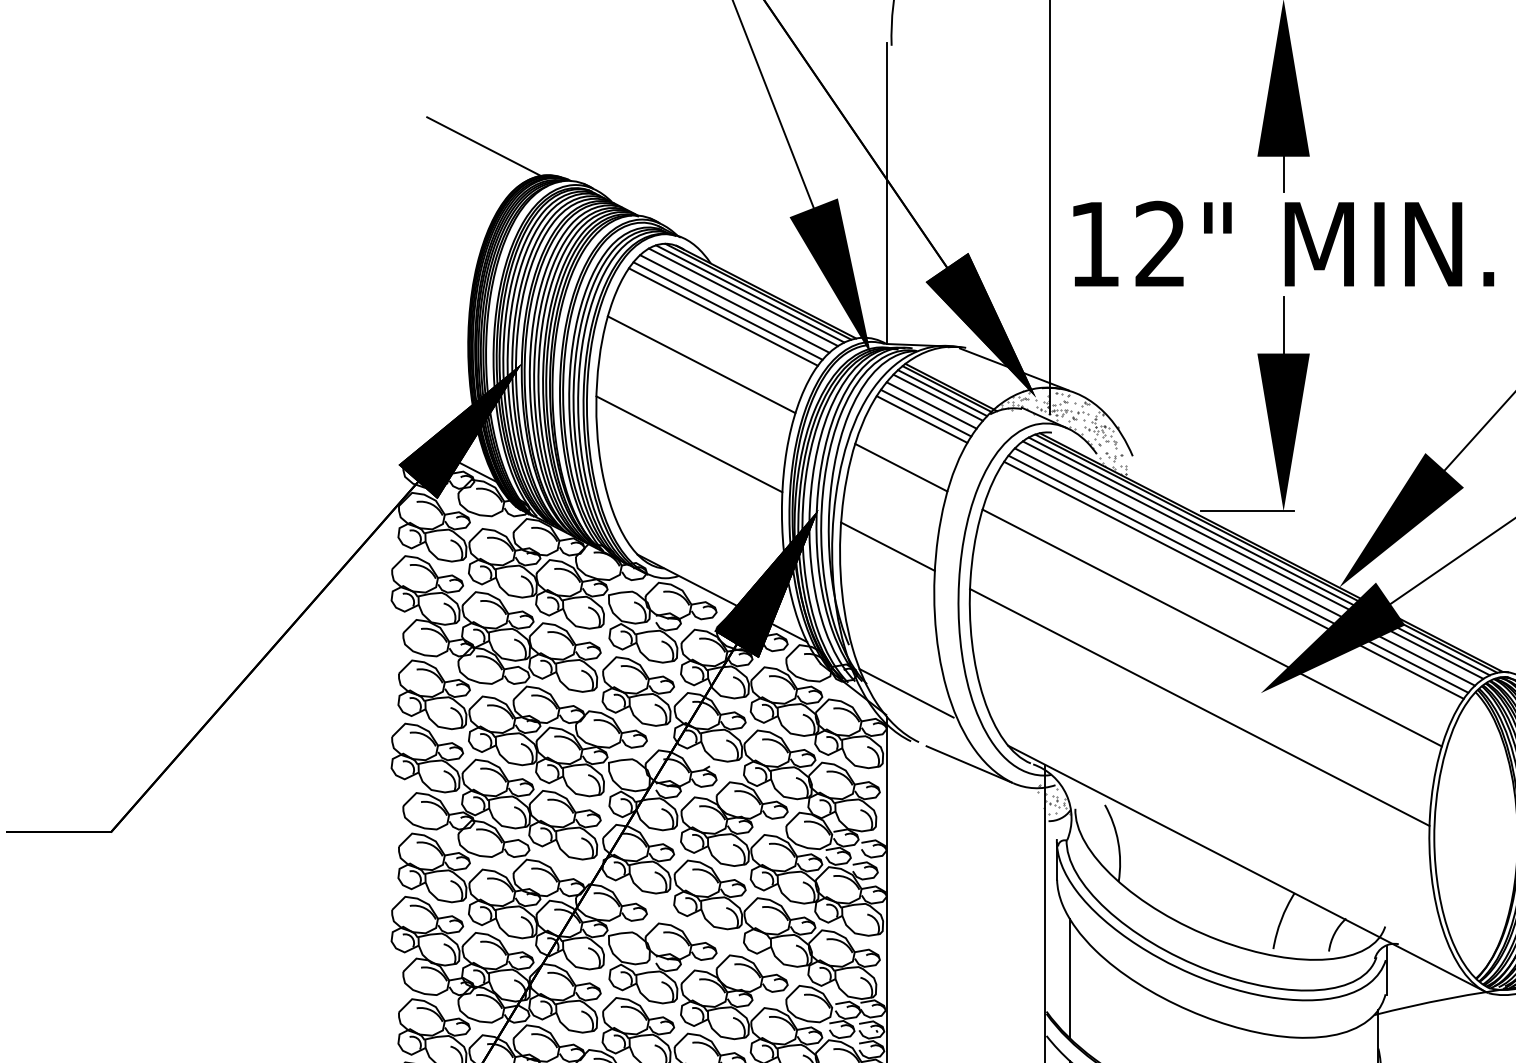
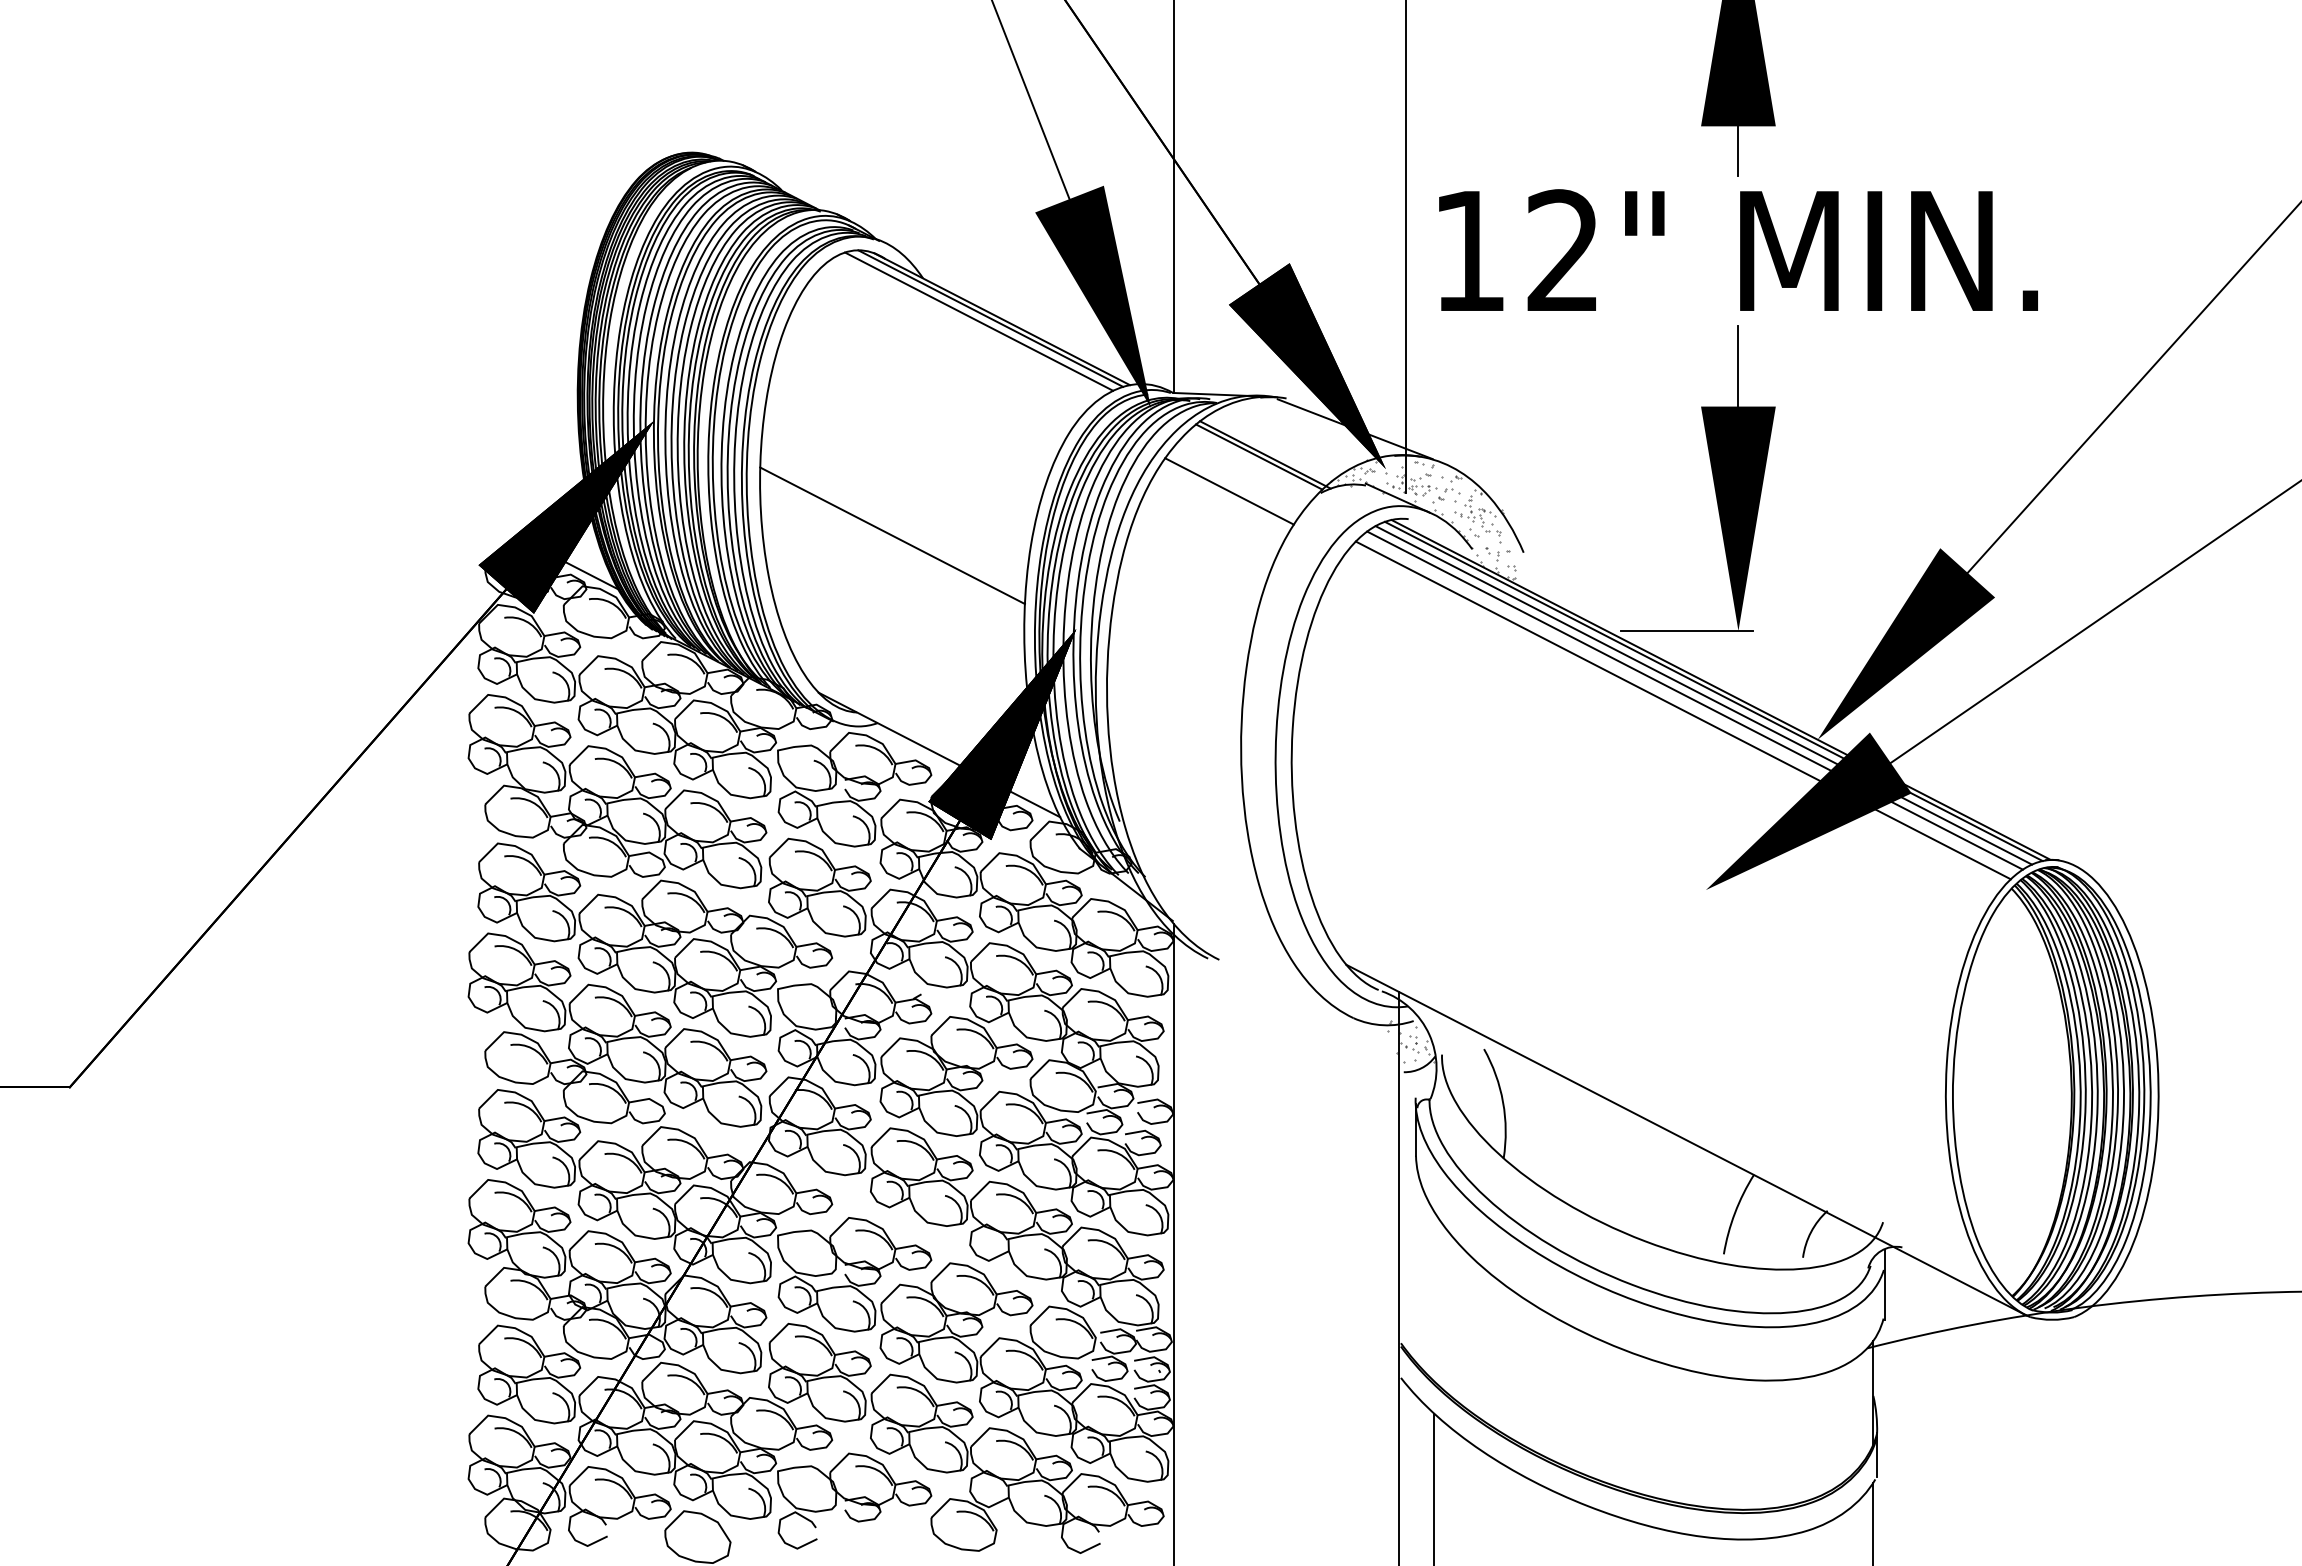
line: (484, 146) -> (600, 111), removed
line: (743, 297) -> (969, 326), removed
line: (734, 303) -> (956, 335), removed
line: (728, 310) -> (947, 345), removed
line: (723, 316) -> (940, 354), removed
line: (701, 364) -> (909, 422), removed
line: (942, 392) -> (1252, 462), removed
line: (938, 397) -> (1246, 469), removed
line: (931, 405) -> (1237, 480), removed
line: (921, 419) -> (1223, 500), removed
line: (900, 467) -> (1193, 568), removed
line: (887, 546) -> (1174, 681), removed
line: (1238, 574) -> (1673, 720), removed
line: (1233, 580) -> (1667, 729), removed
line: (1212, 627) -> (1636, 796), removed
line: (906, 692) -> (1201, 889), removed
line: (1200, 707) -> (1619, 910), removed
line: (968, 764) -> (1290, 991), removed
line: (1070, 978) -> (1434, 1296), removed

